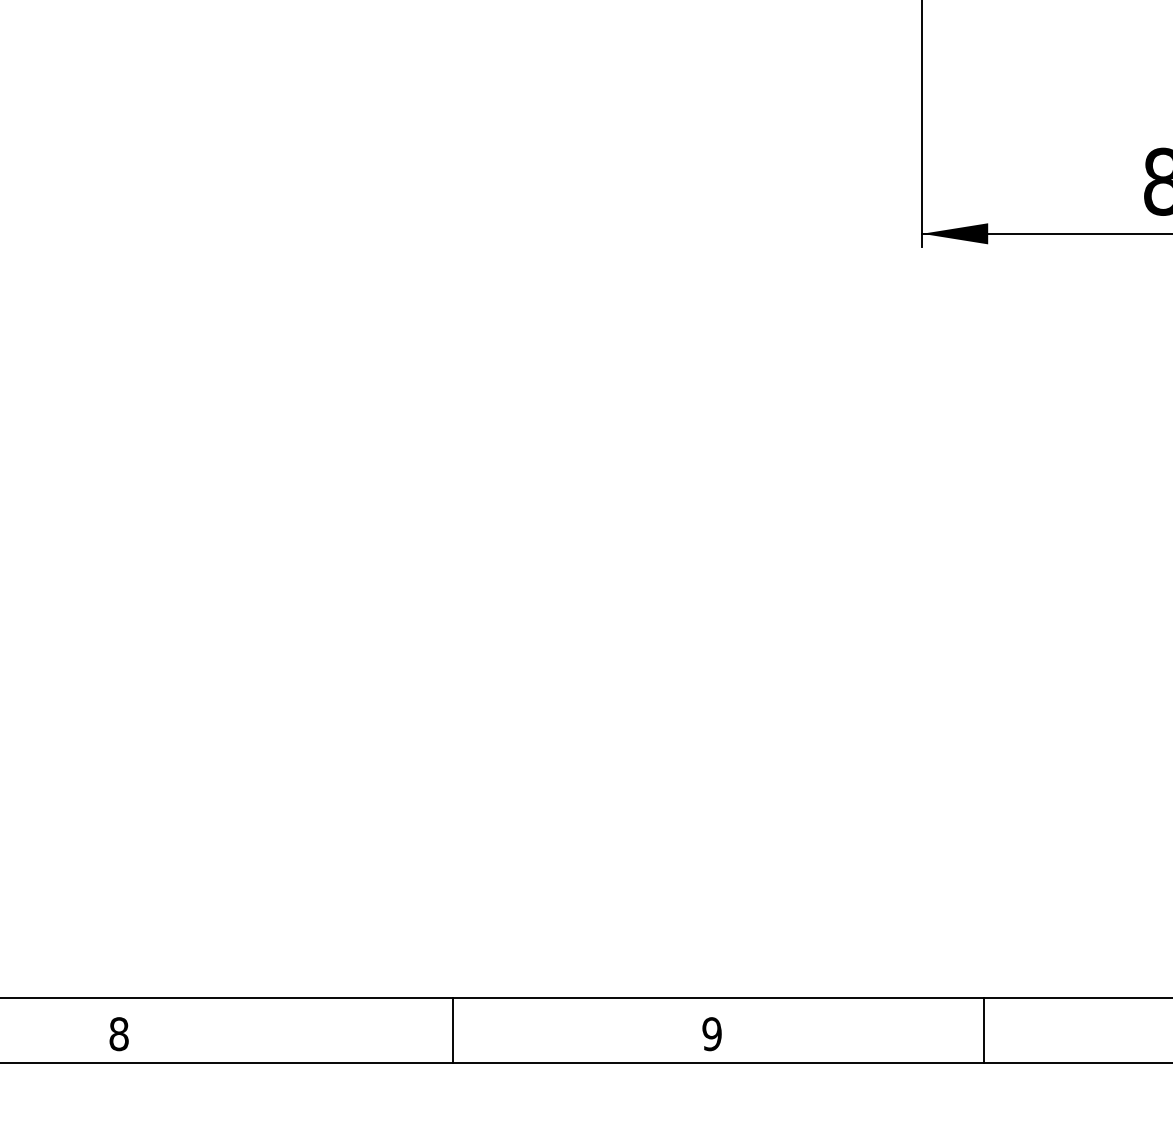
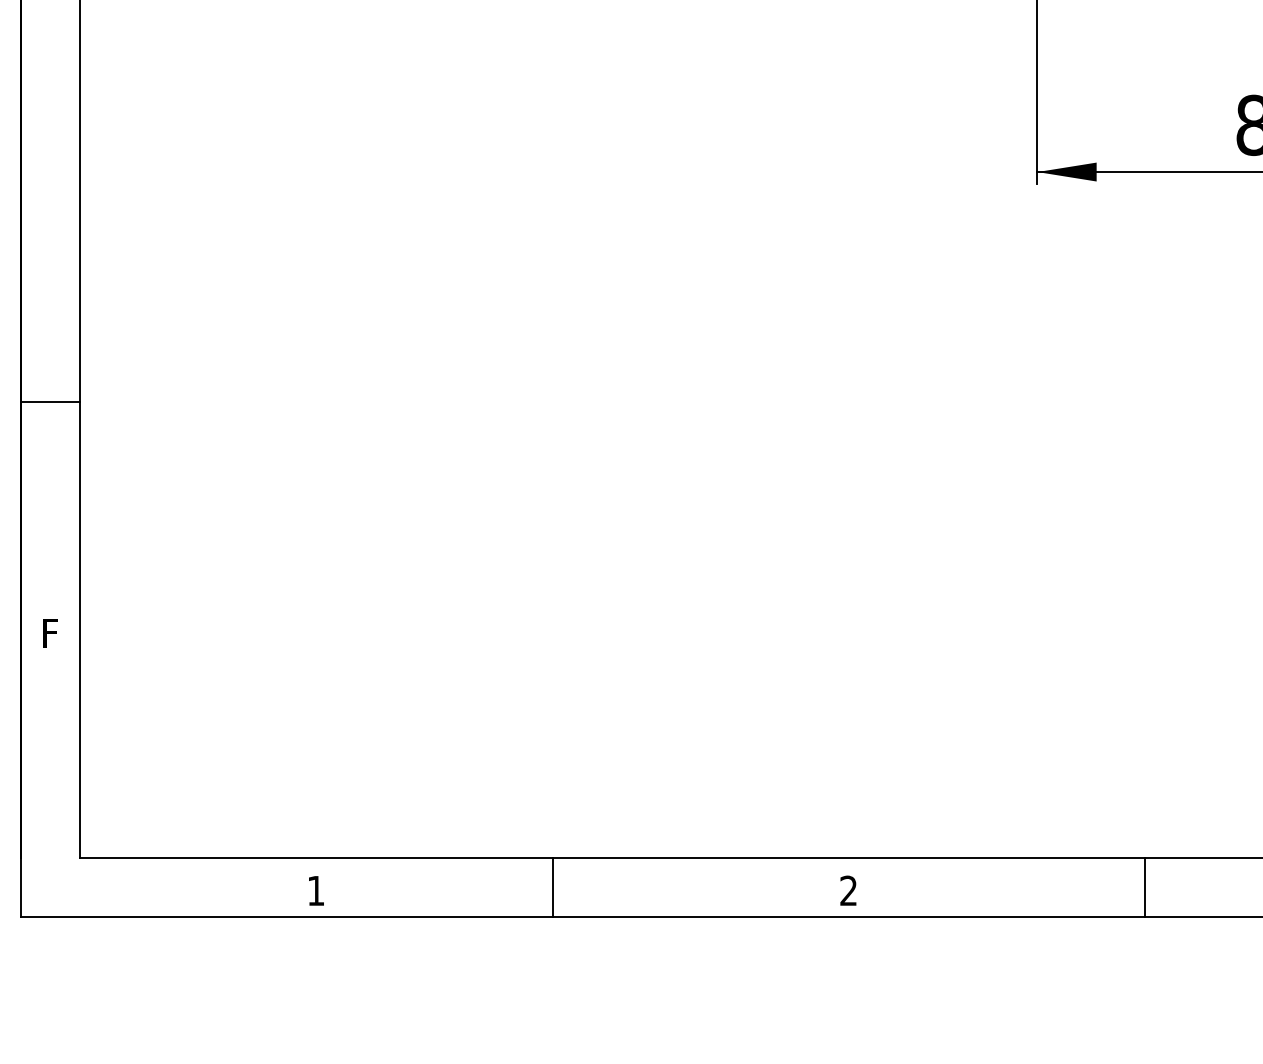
line: (453, 1030) -> (553, 887), moved
line: (983, 1030) -> (1144, 887), moved
text: (118, 1033) -> (315, 890), 8 -> 1
text: (711, 1033) -> (848, 890), 9 -> 2

